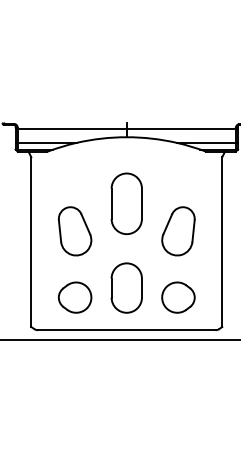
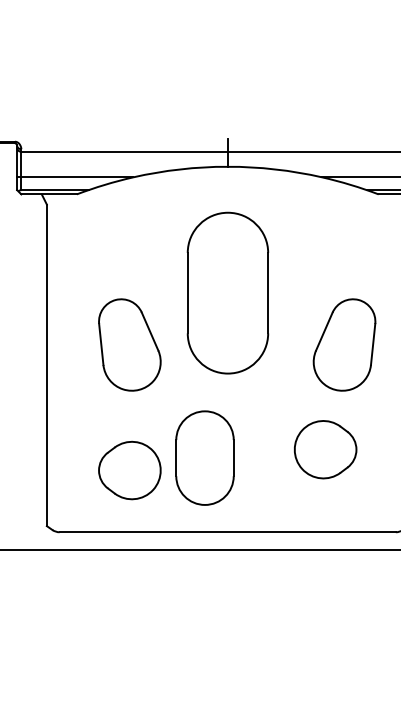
part: (126, 203) -> (227, 292), size x1.4
part: (178, 231) -> (344, 345), moved
part: (126, 287) -> (204, 457), moved
part: (178, 297) -> (325, 449), moved

